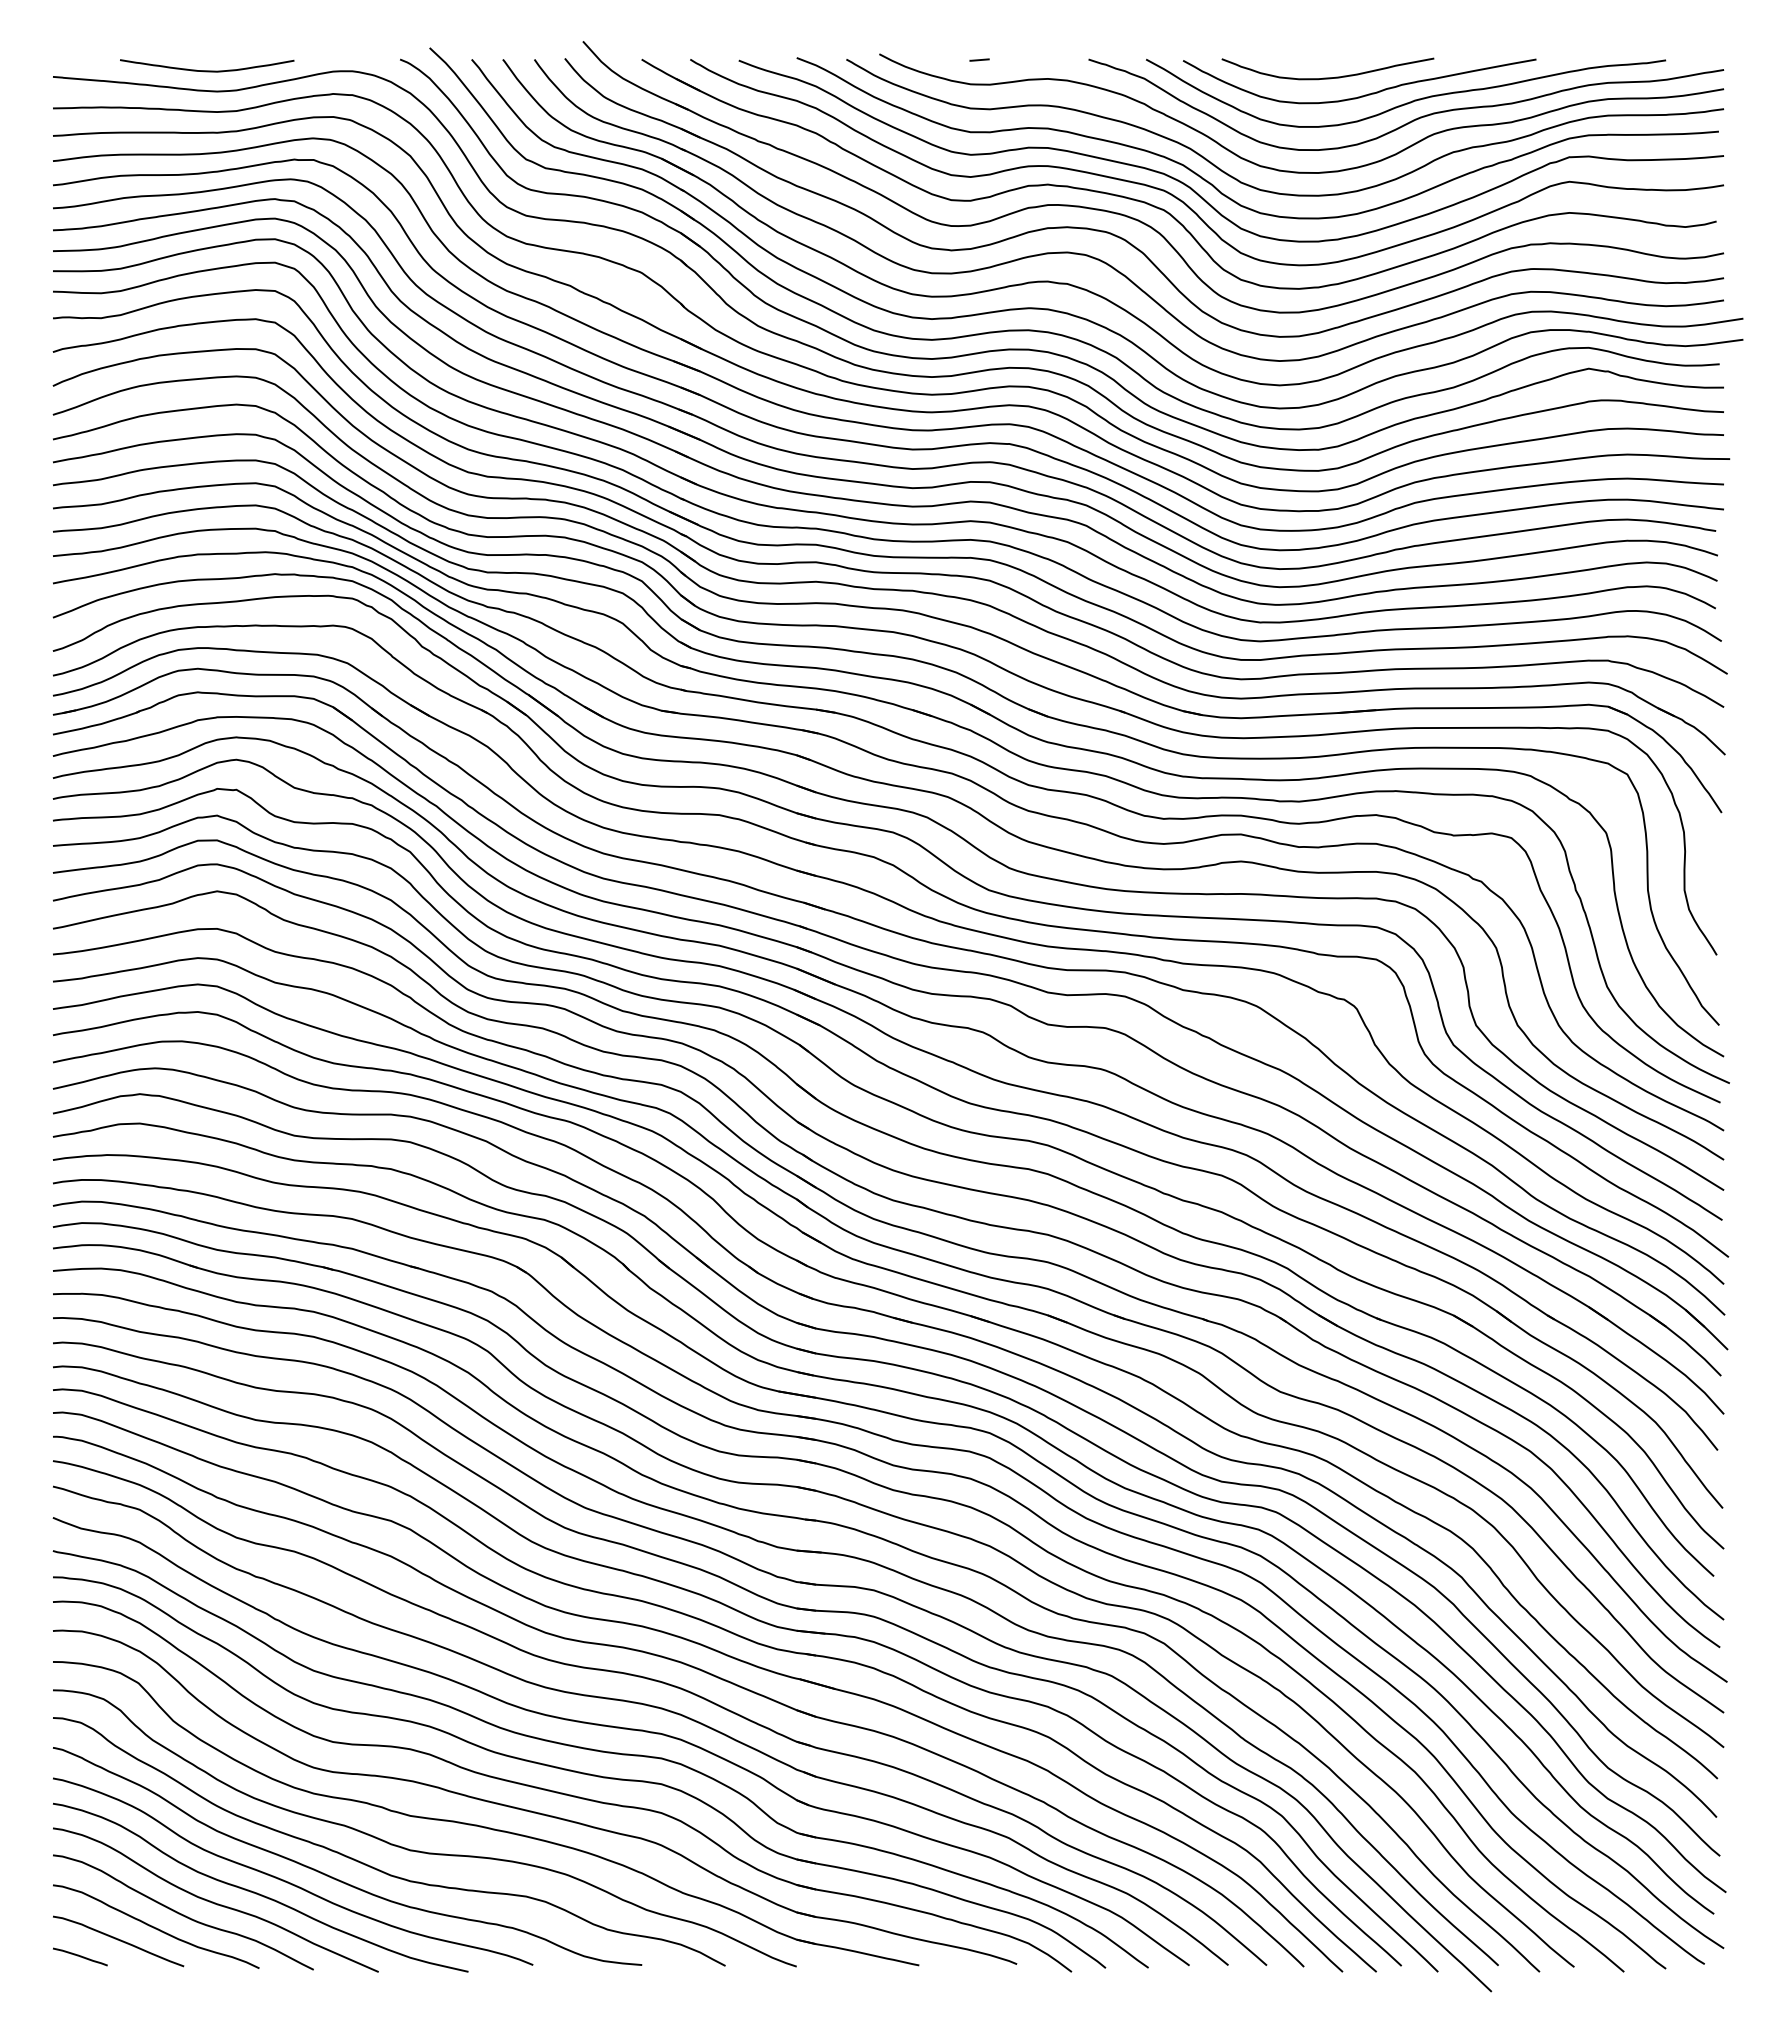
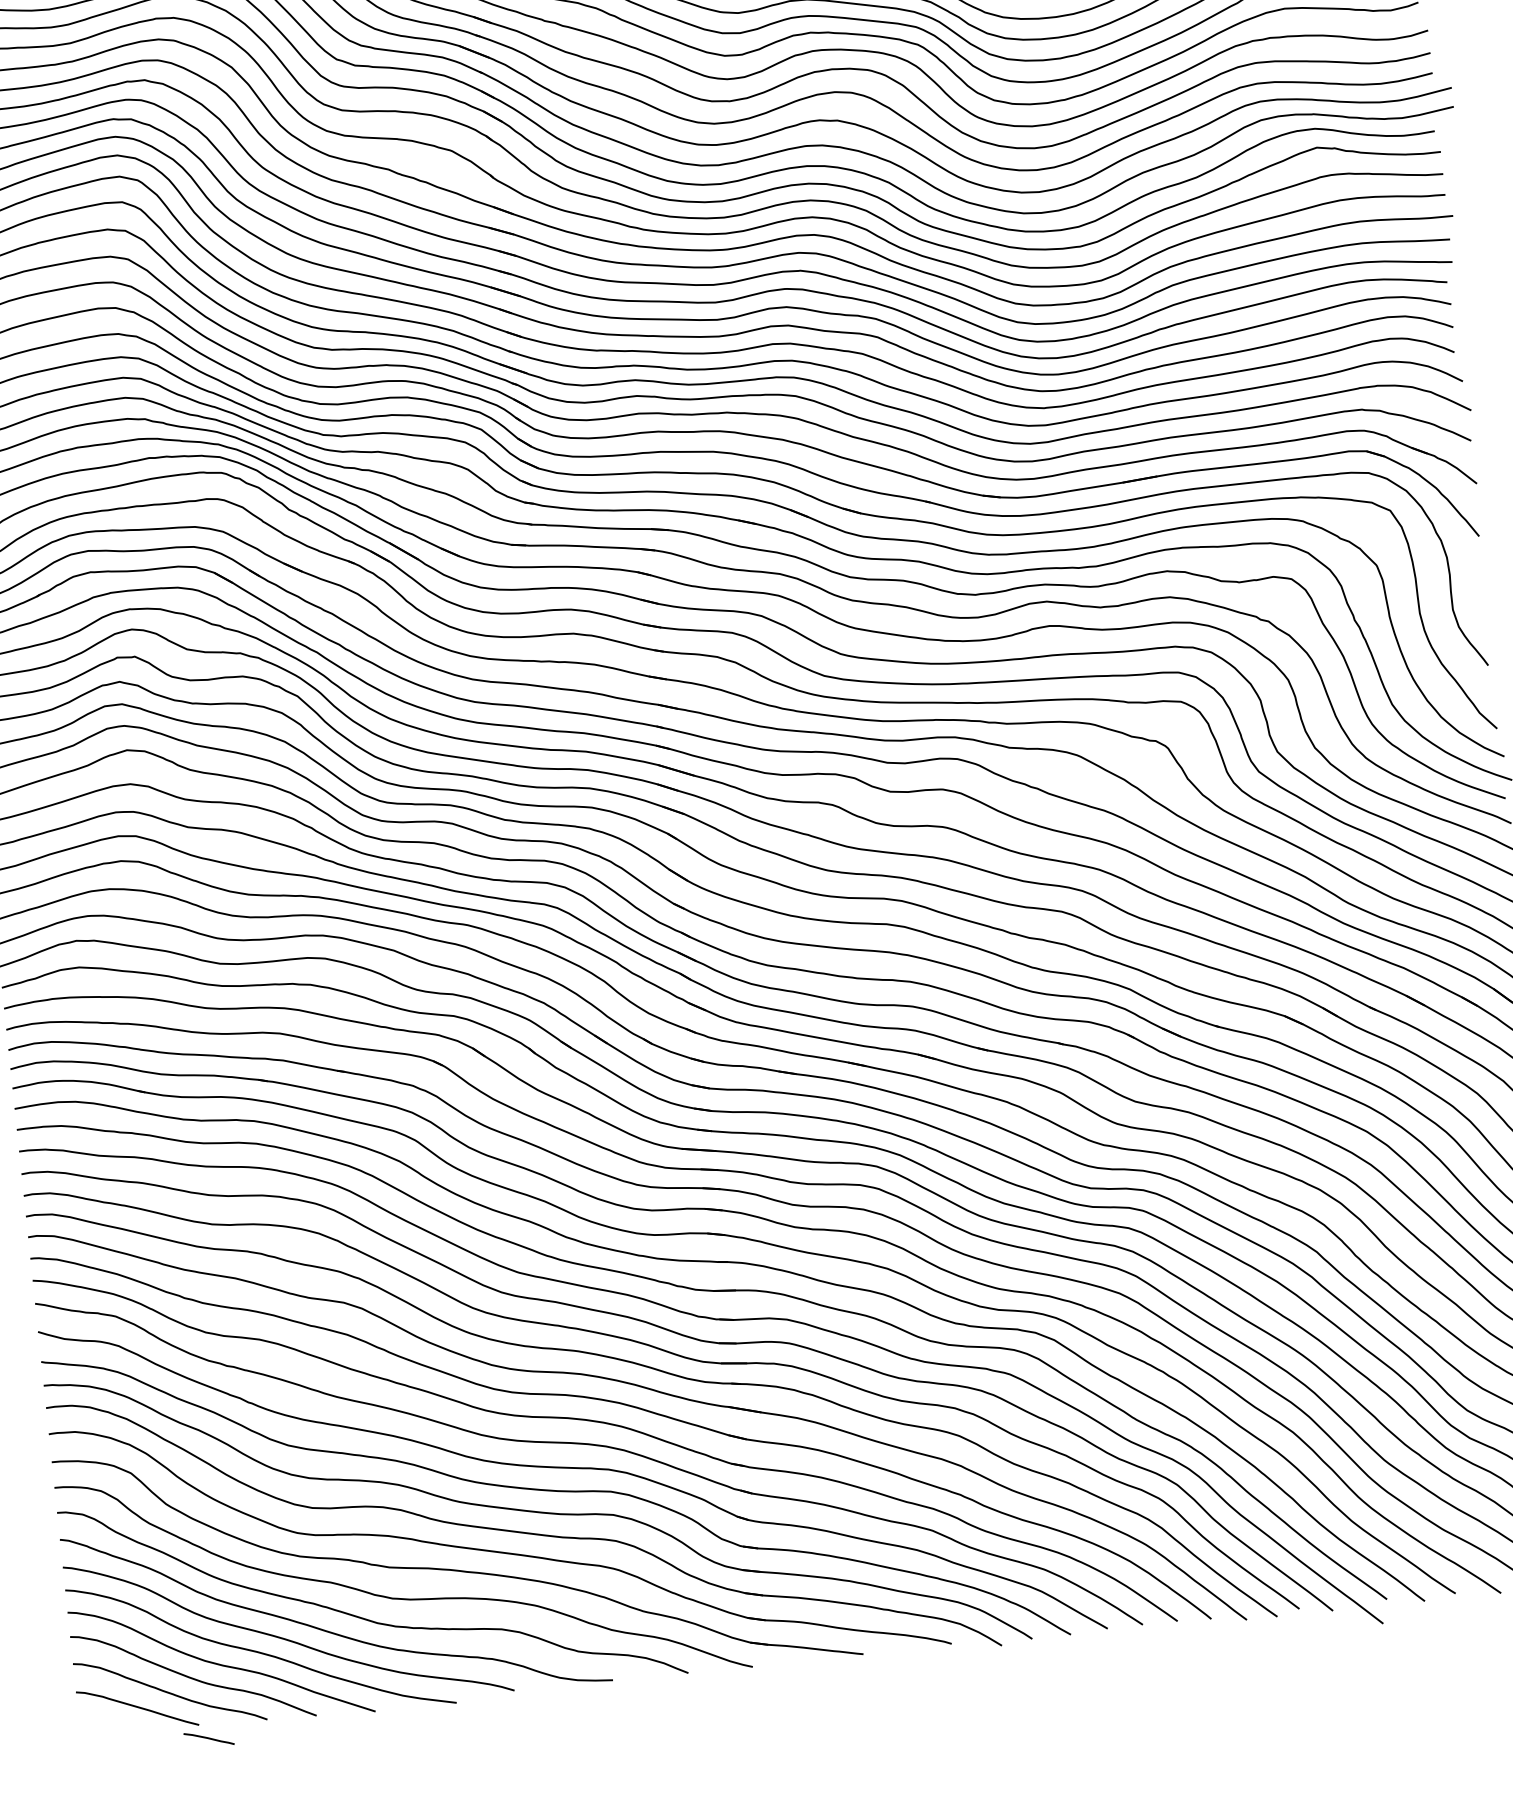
line: (80, 1956) -> (209, 1738), moved

